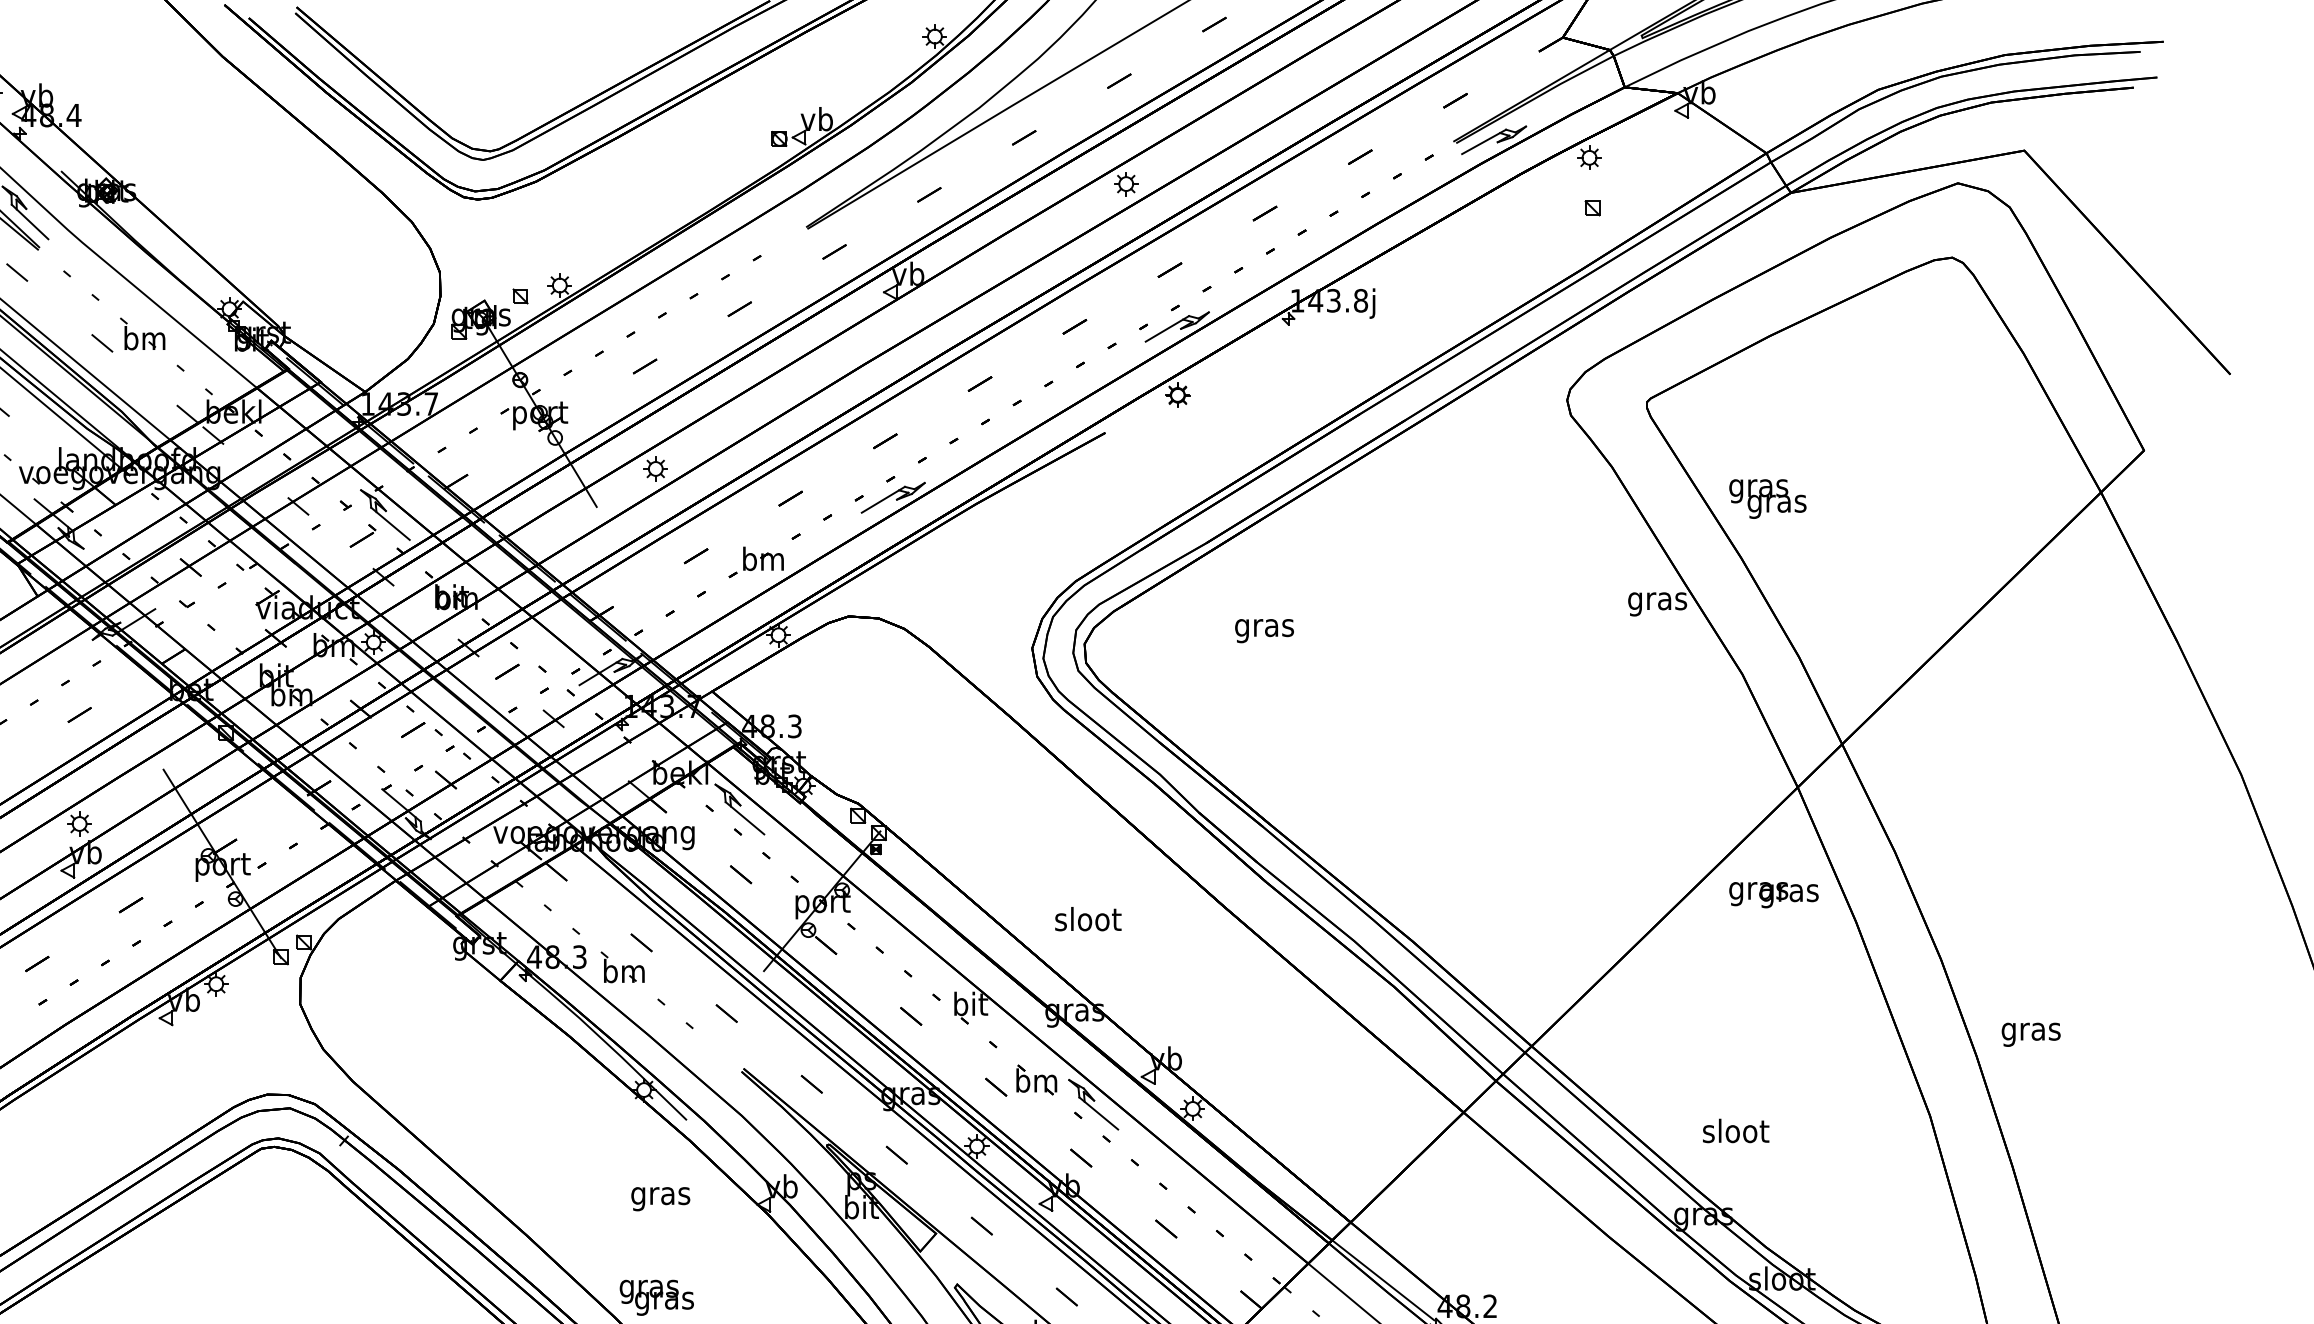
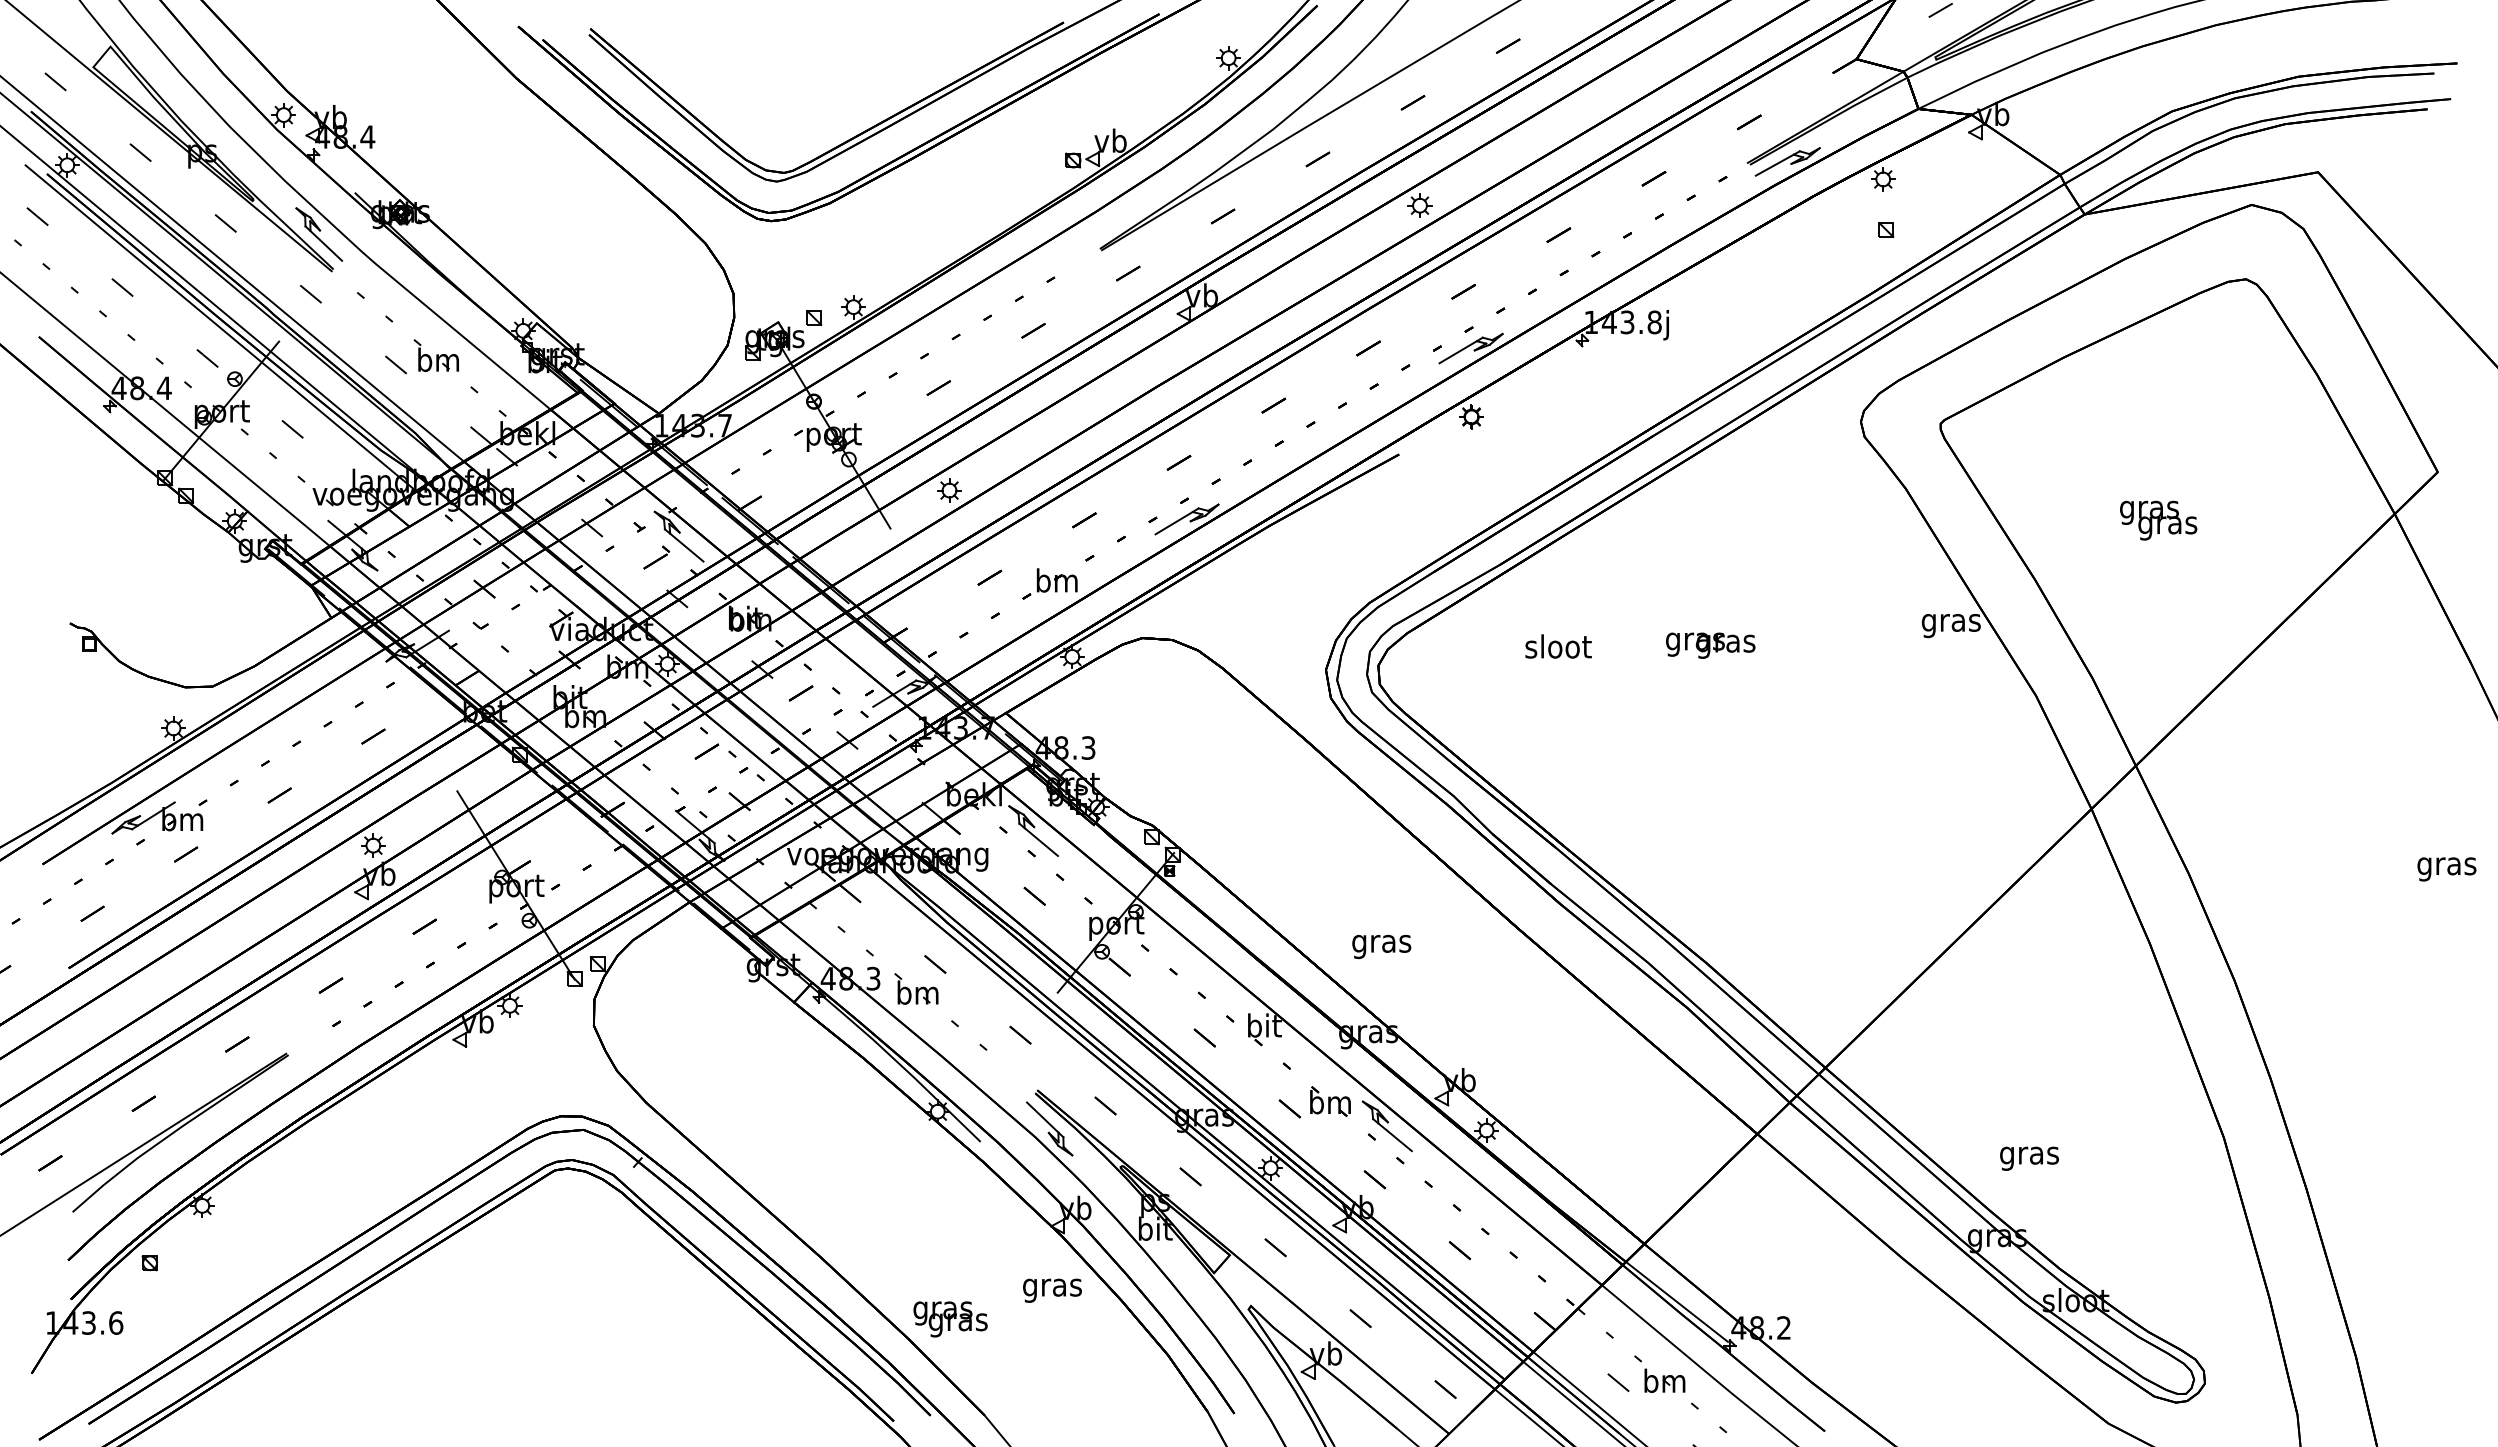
text: (1767, 498) -> (2158, 520), moved
text: (1264, 627) -> (1558, 649), gras -> sloot
text: (1773, 894) -> (1710, 645), moved
text: (1087, 921) -> (1381, 943), sloot -> gras
text: (2030, 1034) -> (2446, 869), moved
part: (755, 1106) -> (1049, 1128), added
text: (1735, 1133) -> (2029, 1155), sloot -> gras
text: (660, 1198) -> (1052, 1290), moved

